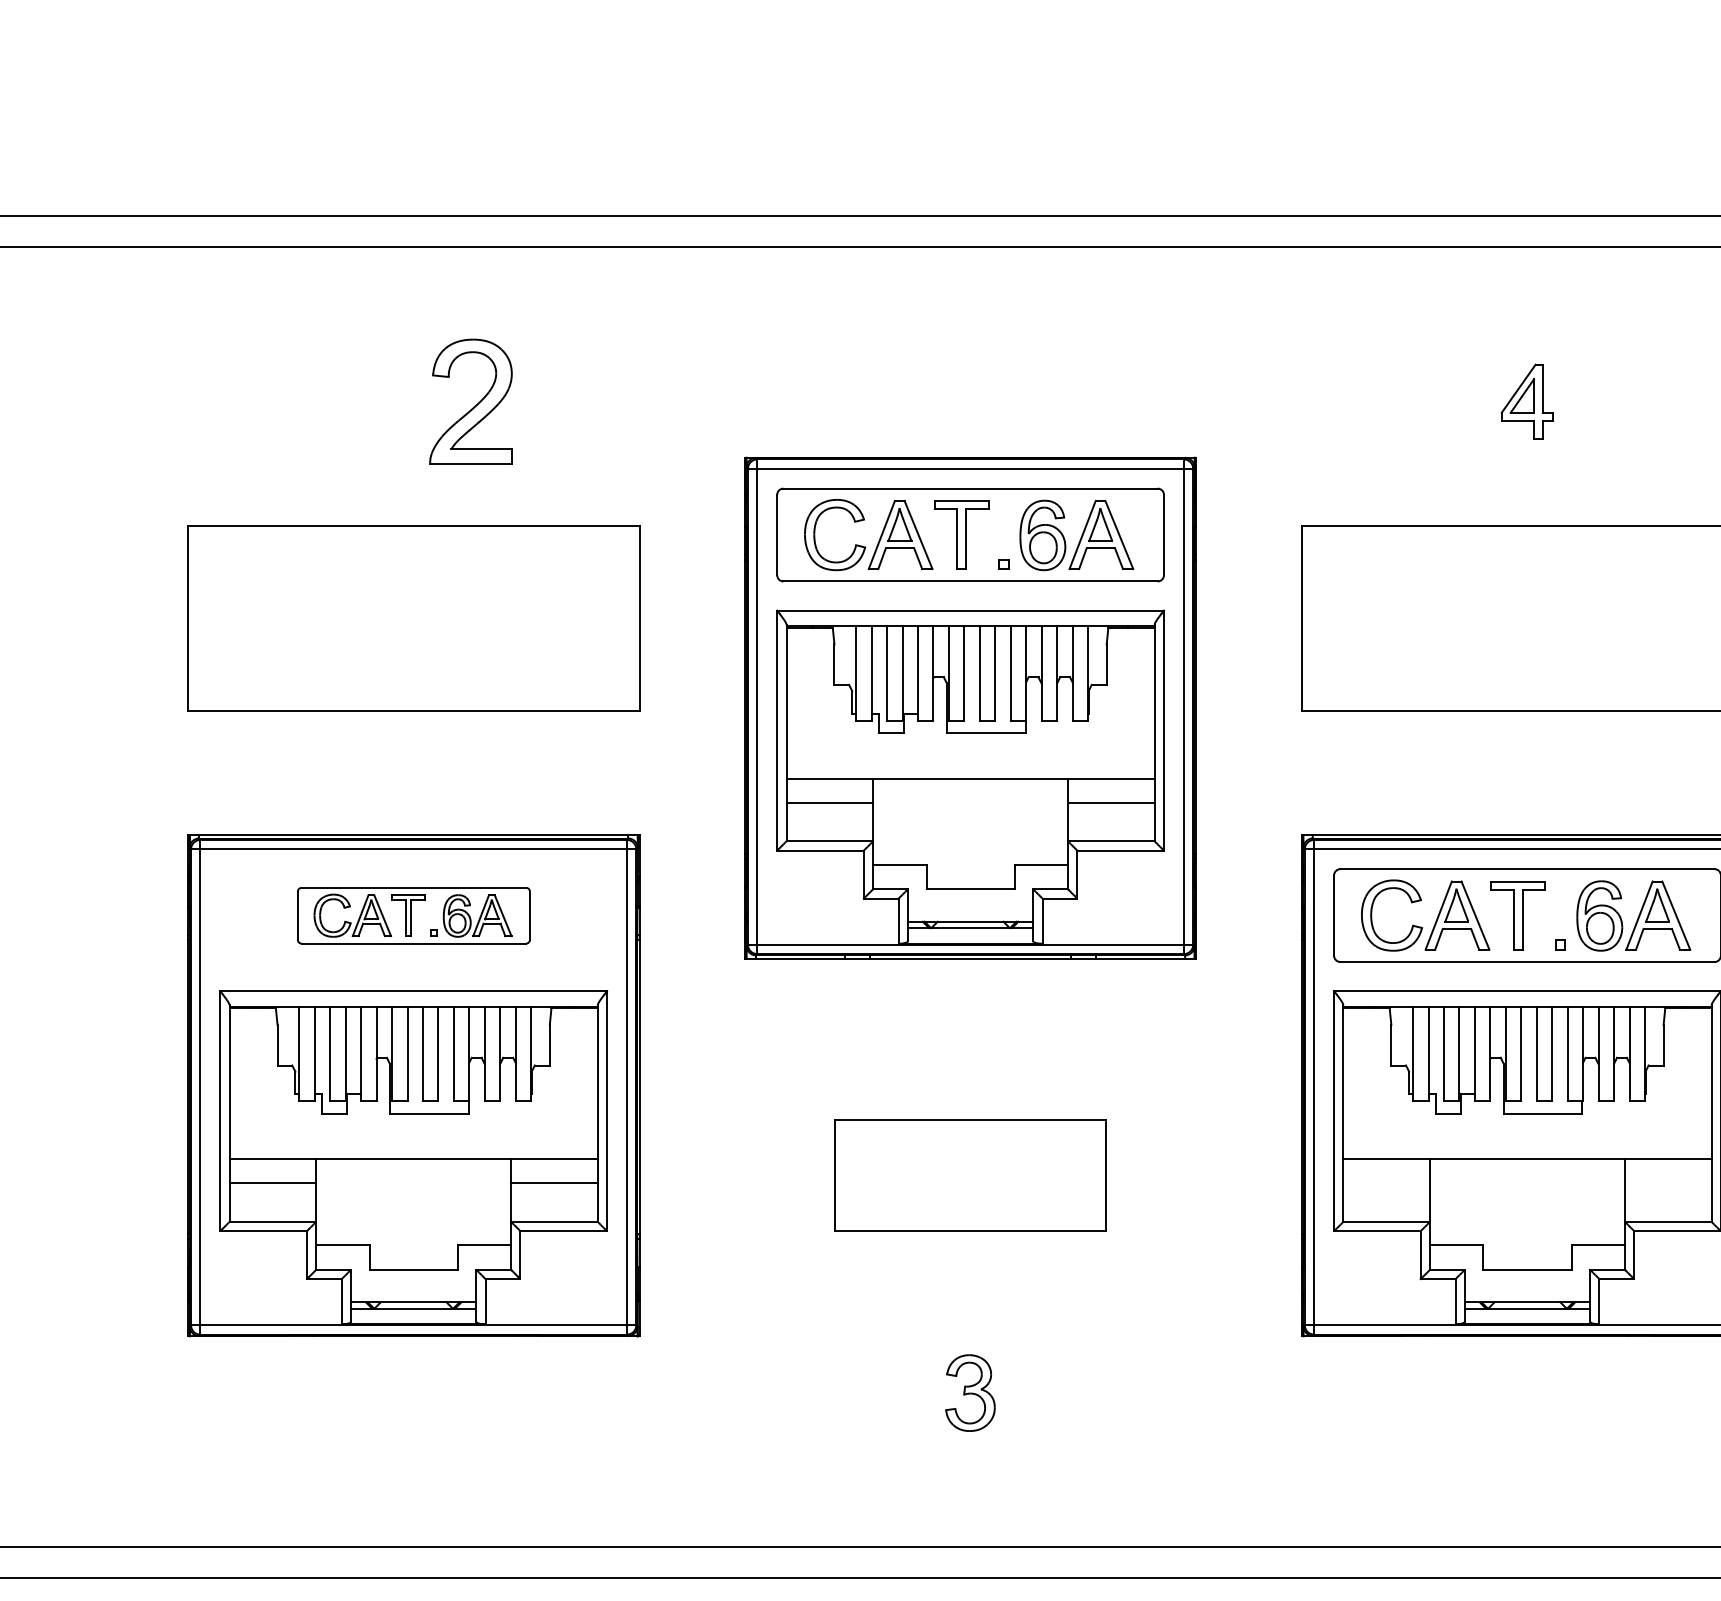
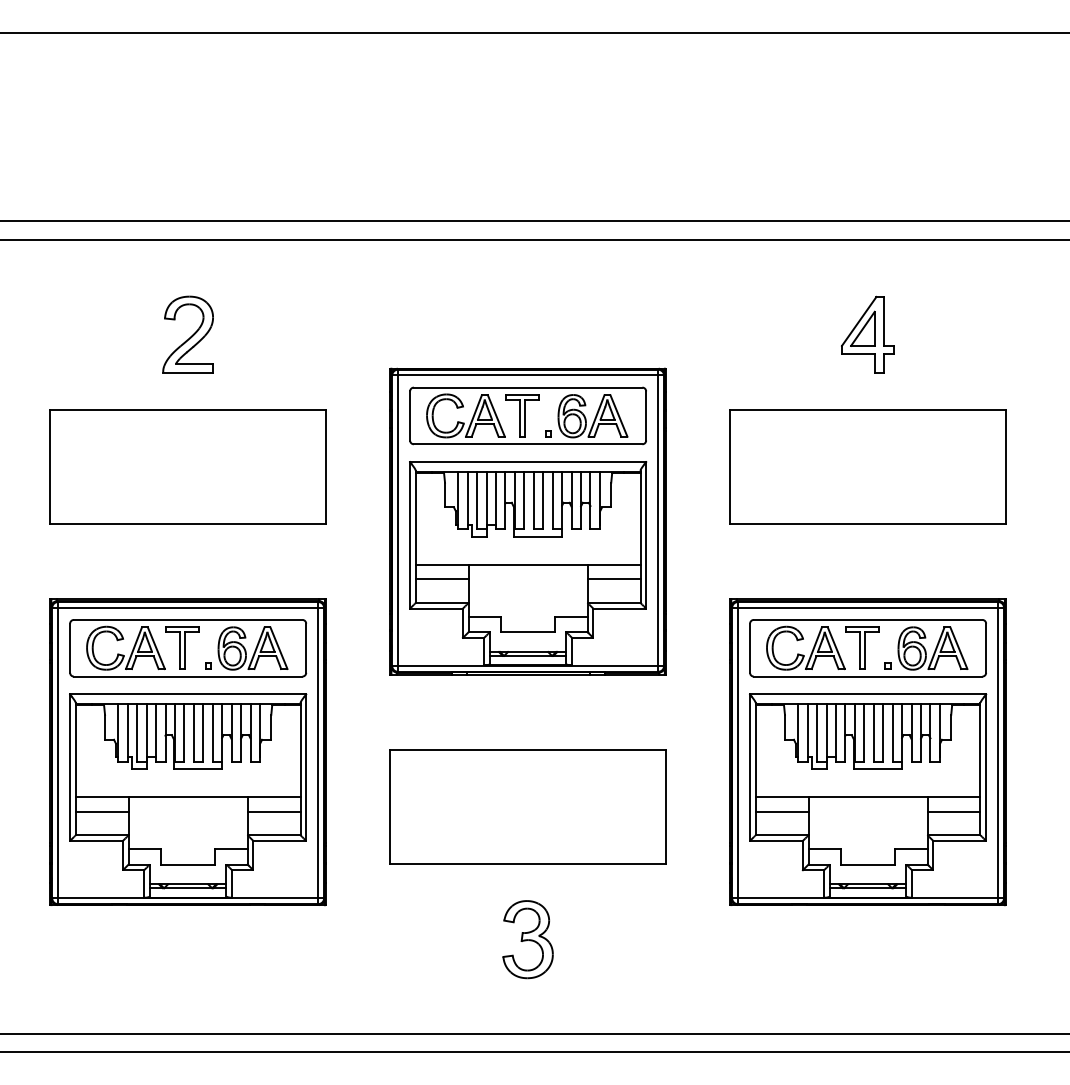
part: (469, 401) -> (187, 334), moved
part: (1526, 401) -> (867, 334), size x1.67
part: (414, 915) -> (188, 648), size x1.67
part: (969, 1174) -> (527, 806), size x1.67
line: (1385, 1182) -> (781, 811), added
line: (1667, 1182) -> (953, 811), added
part: (969, 1392) -> (527, 939), size x1.67

